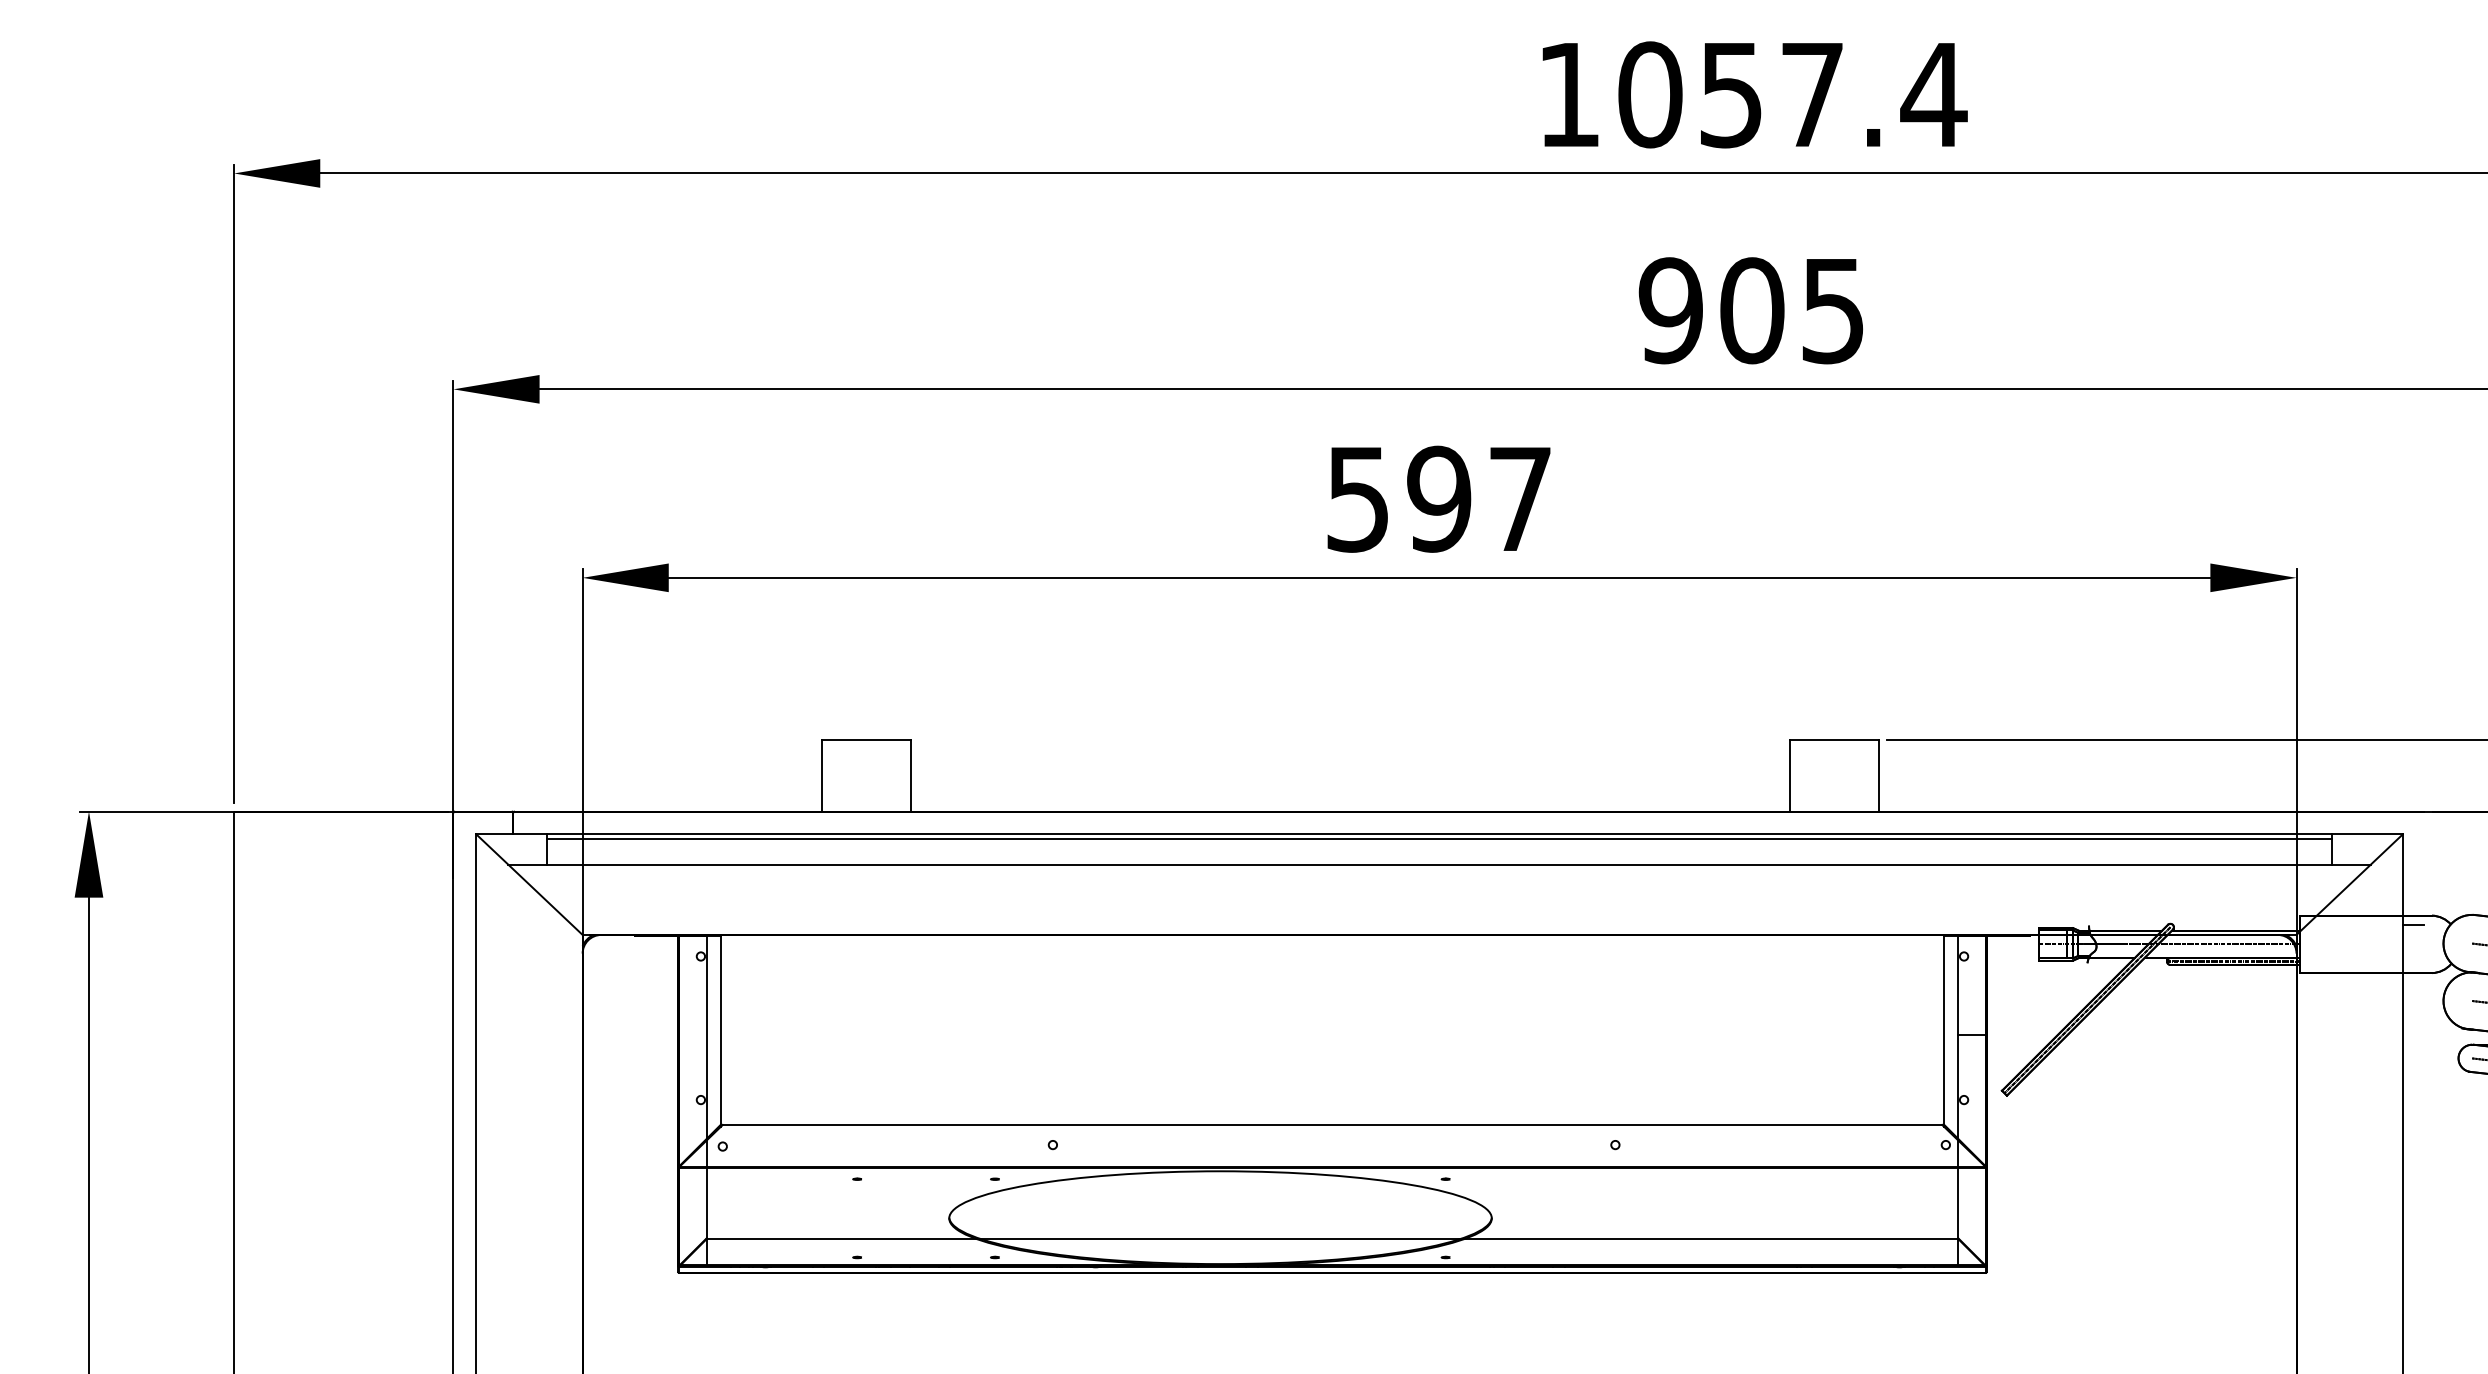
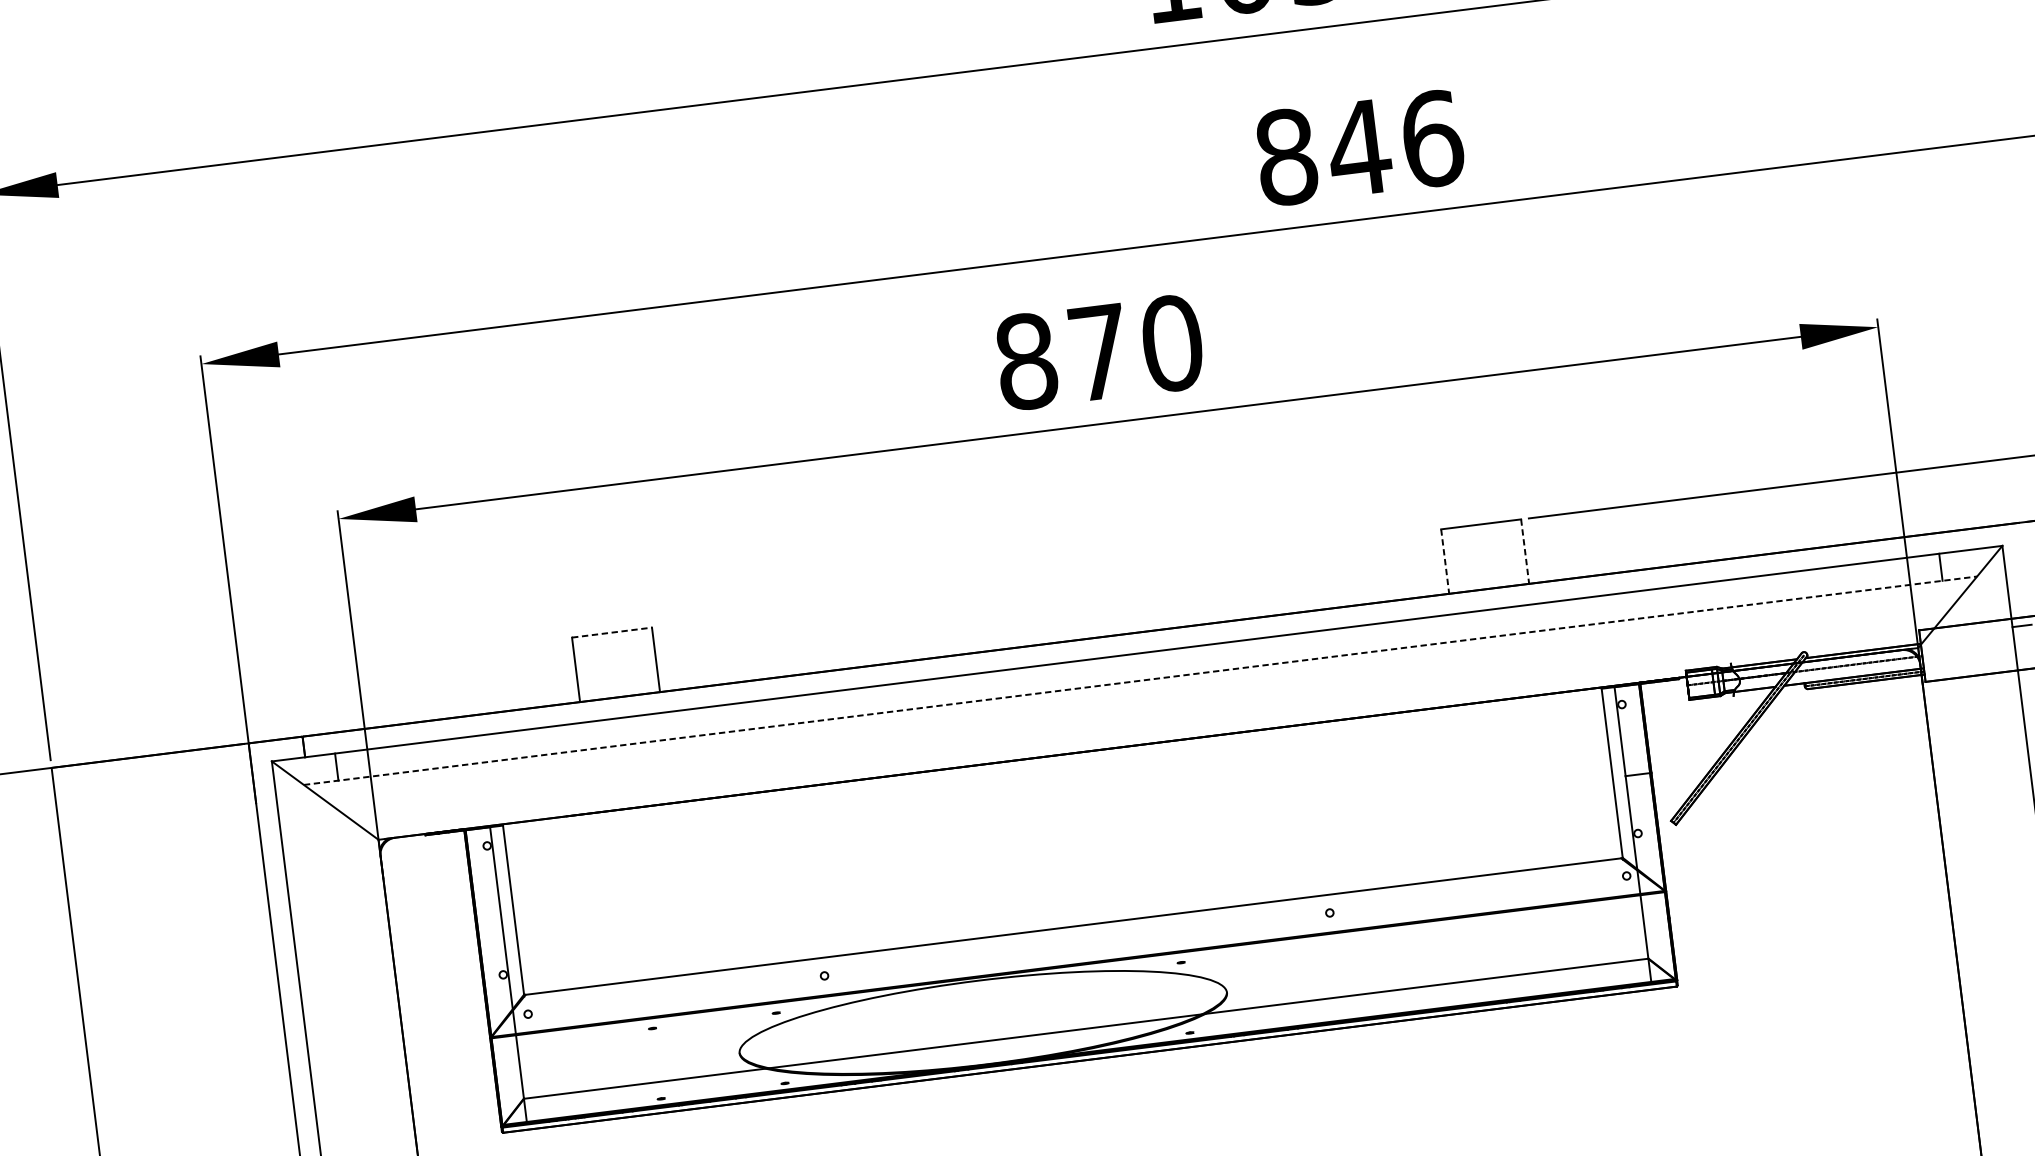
text: (1752, 310) -> (1359, 147), 905 -> 846
text: (1439, 498) -> (1099, 351), 597 -> 870
line: (867, 739) -> (612, 632), solid -> dashed
line: (1789, 775) -> (1444, 561), solid -> dashed
line: (1878, 775) -> (1524, 551), solid -> dashed
line: (1439, 838) -> (1137, 657), removed
line: (1440, 864) -> (1141, 680), solid -> dashed

